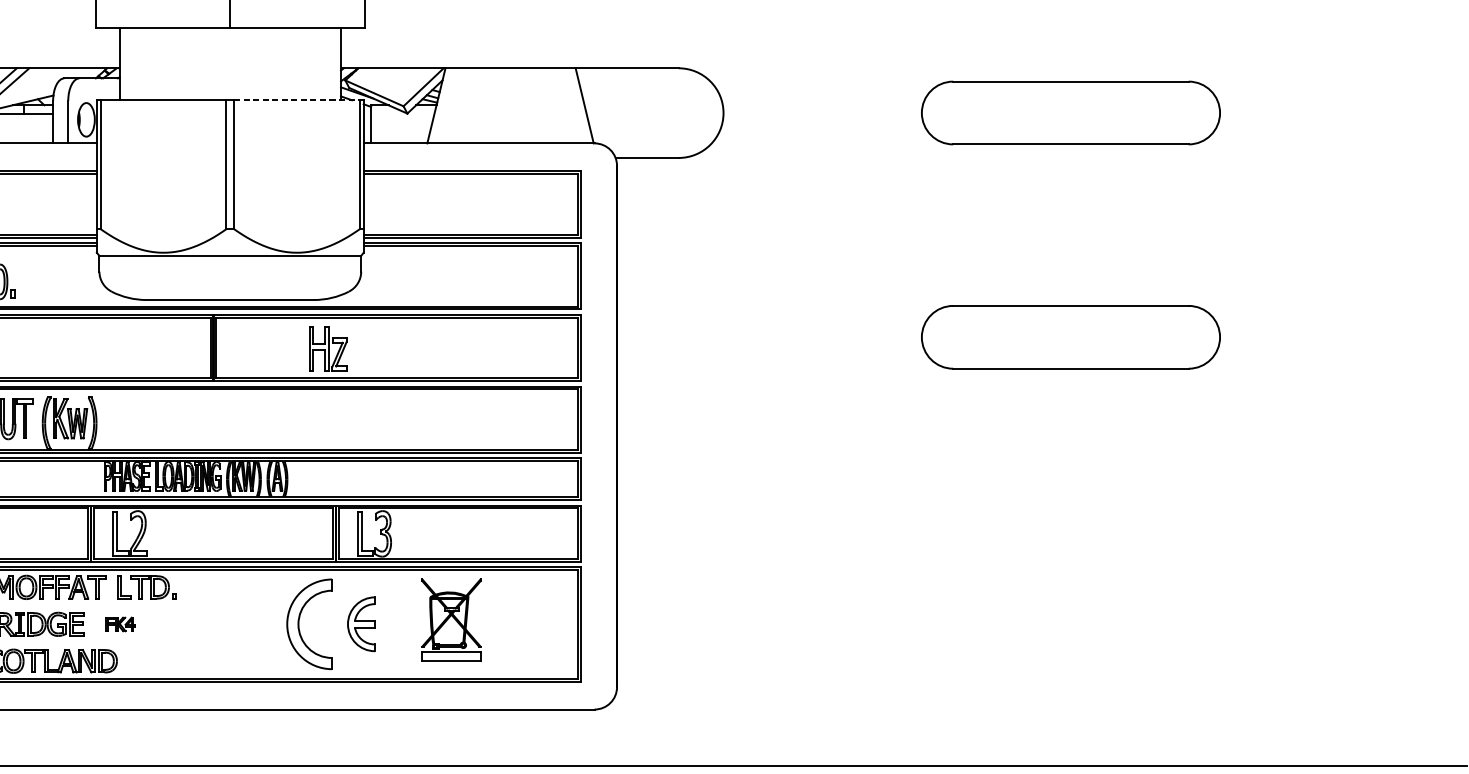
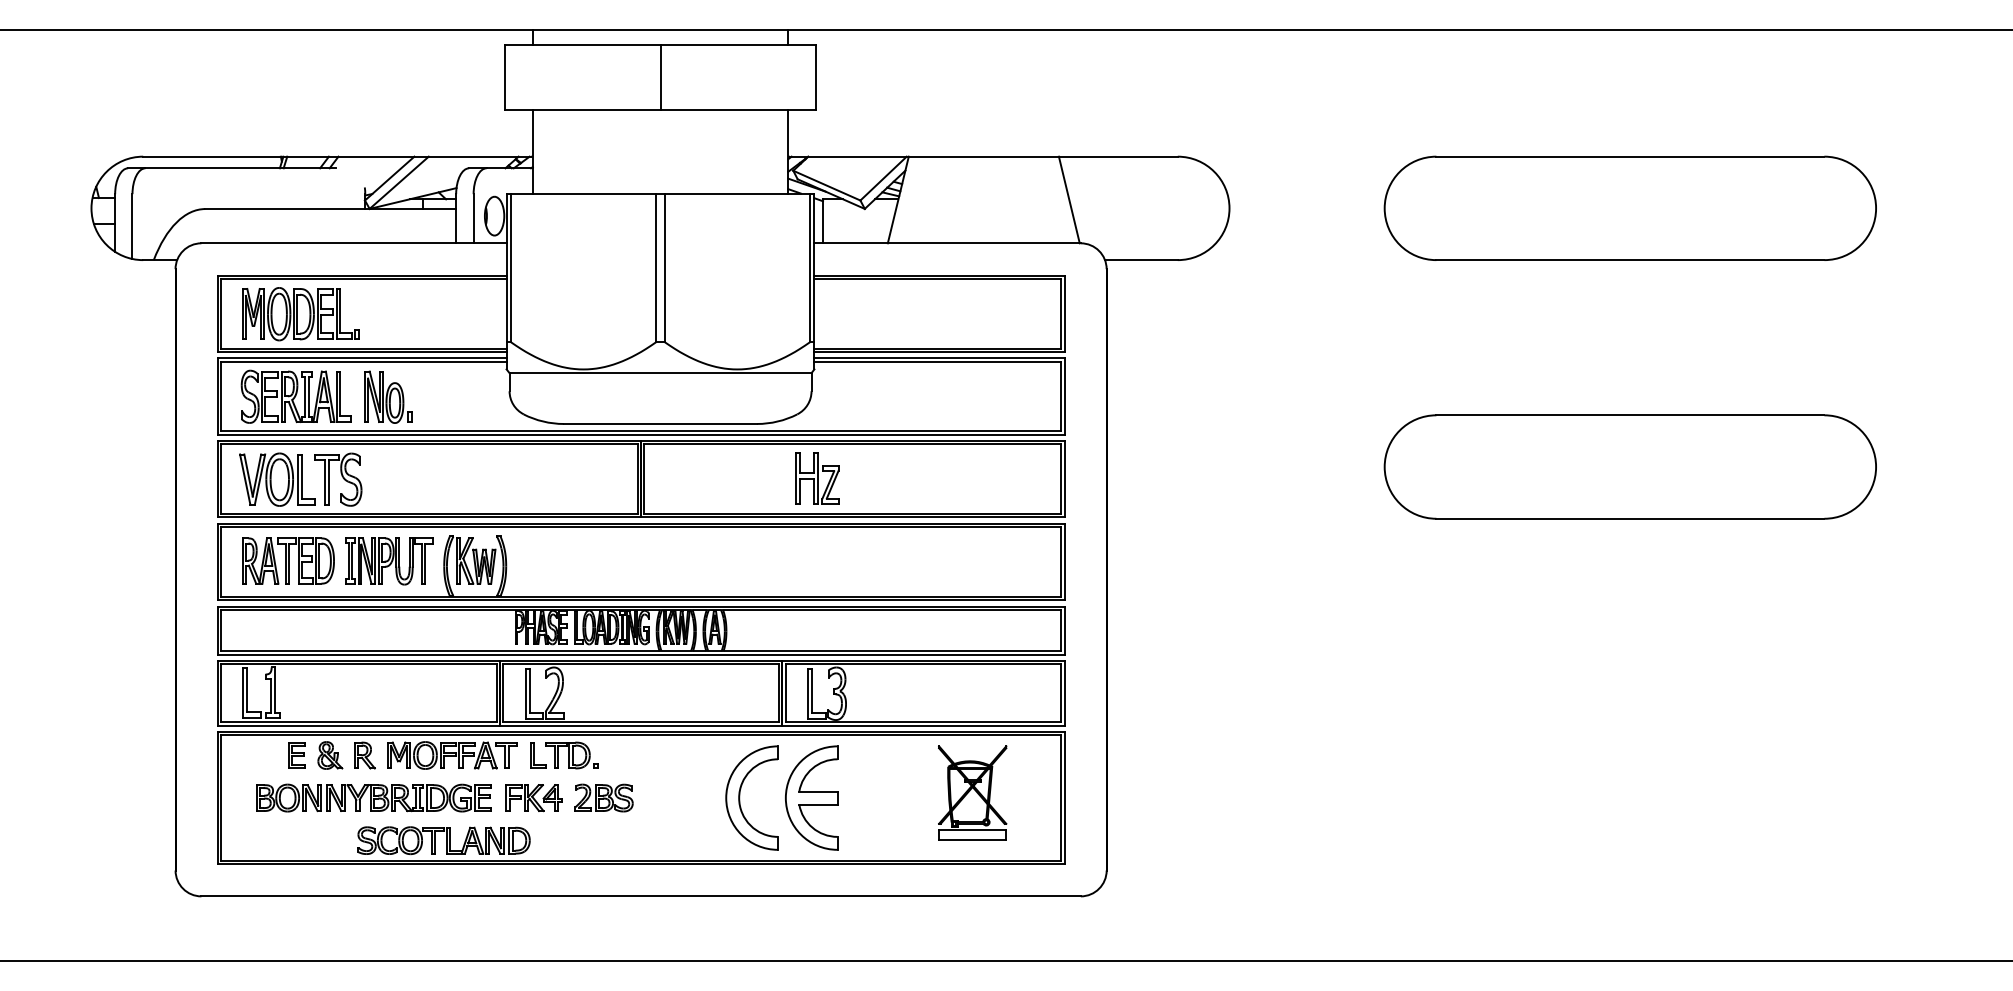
line: (297, 100) -> (737, 193), dashed -> solid
part: (1070, 112) -> (1629, 207), size x1.43
part: (1070, 336) -> (1629, 466), size x1.43
part: (328, 349) -> (817, 478), moved
part: (451, 619) -> (972, 792), moved
part: (180, 623) -> (603, 797), added
part: (361, 623) -> (811, 797), size x1.67
part: (120, 624) -> (533, 798), size x1.67

